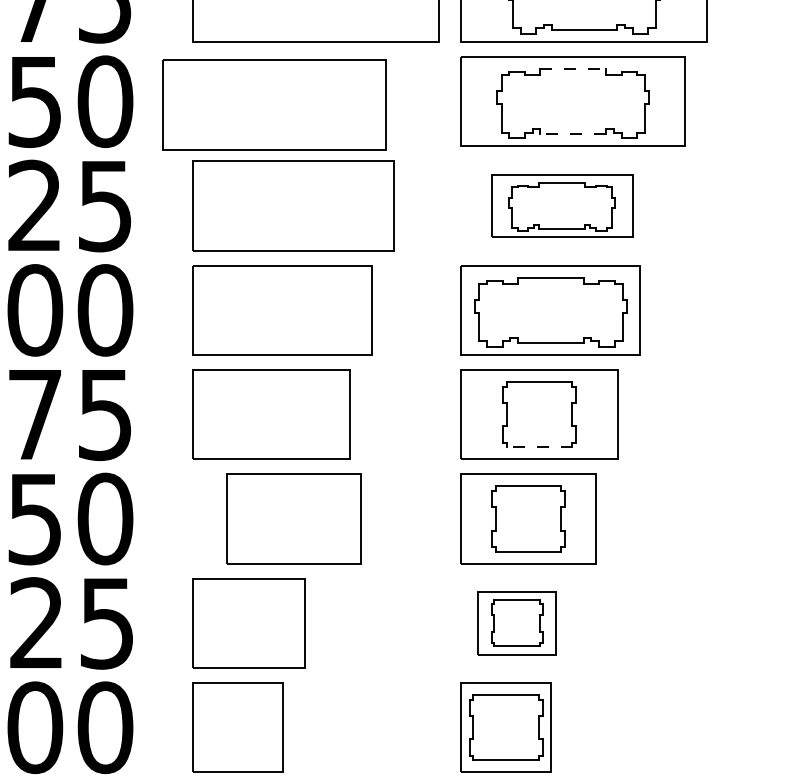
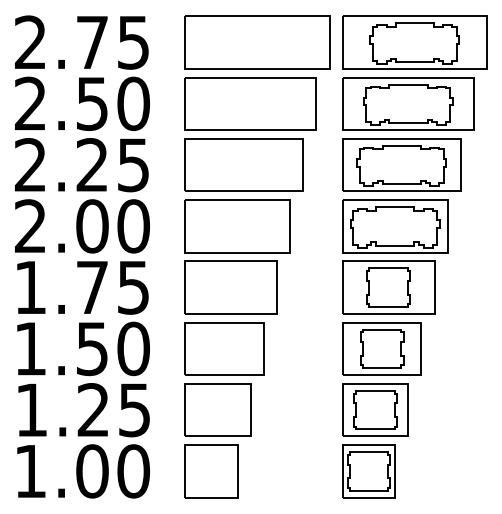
line: (573, 68) -> (408, 84), dashed -> solid
part: (273, 104) -> (250, 103), moved
line: (571, 135) -> (407, 123), dashed -> solid
part: (561, 204) -> (401, 164), size x1.43
line: (539, 446) -> (388, 306), dashed -> solid
part: (294, 518) -> (224, 348), moved
part: (517, 622) -> (375, 409), size x1.43

